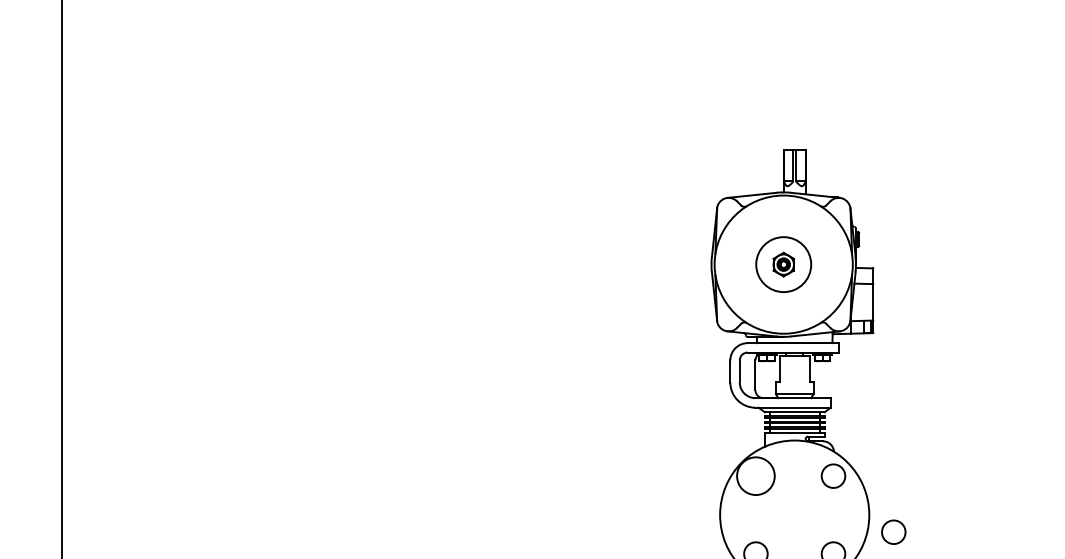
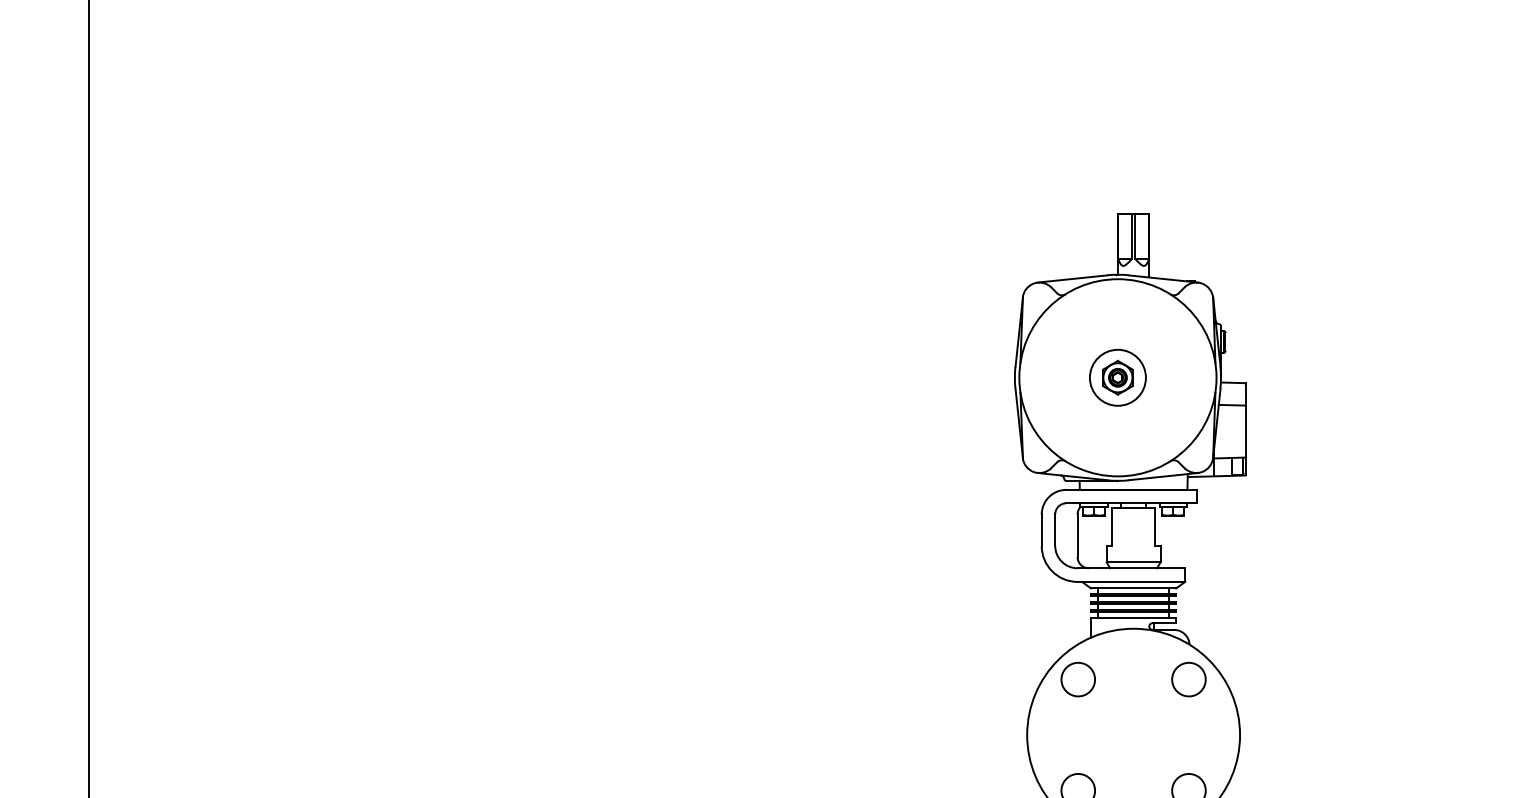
circle: (783, 264) -> (1117, 377), size x0.71
circle: (756, 476) -> (1078, 679), size x0.62
circle: (893, 532) -> (1274, 759), removed

